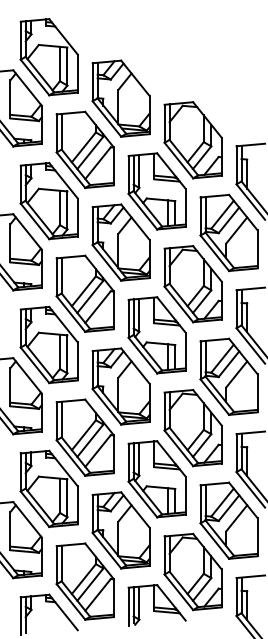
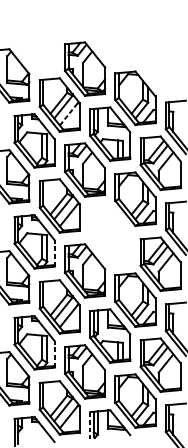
part: (48, 57) -> (34, 40), removed
line: (98, 162) -> (69, 113), solid -> dashed
part: (156, 335) -> (109, 235), removed
line: (77, 360) -> (54, 252), solid -> dashed
line: (77, 504) -> (54, 353), solid -> dashed
line: (128, 607) -> (90, 426), solid -> dashed

